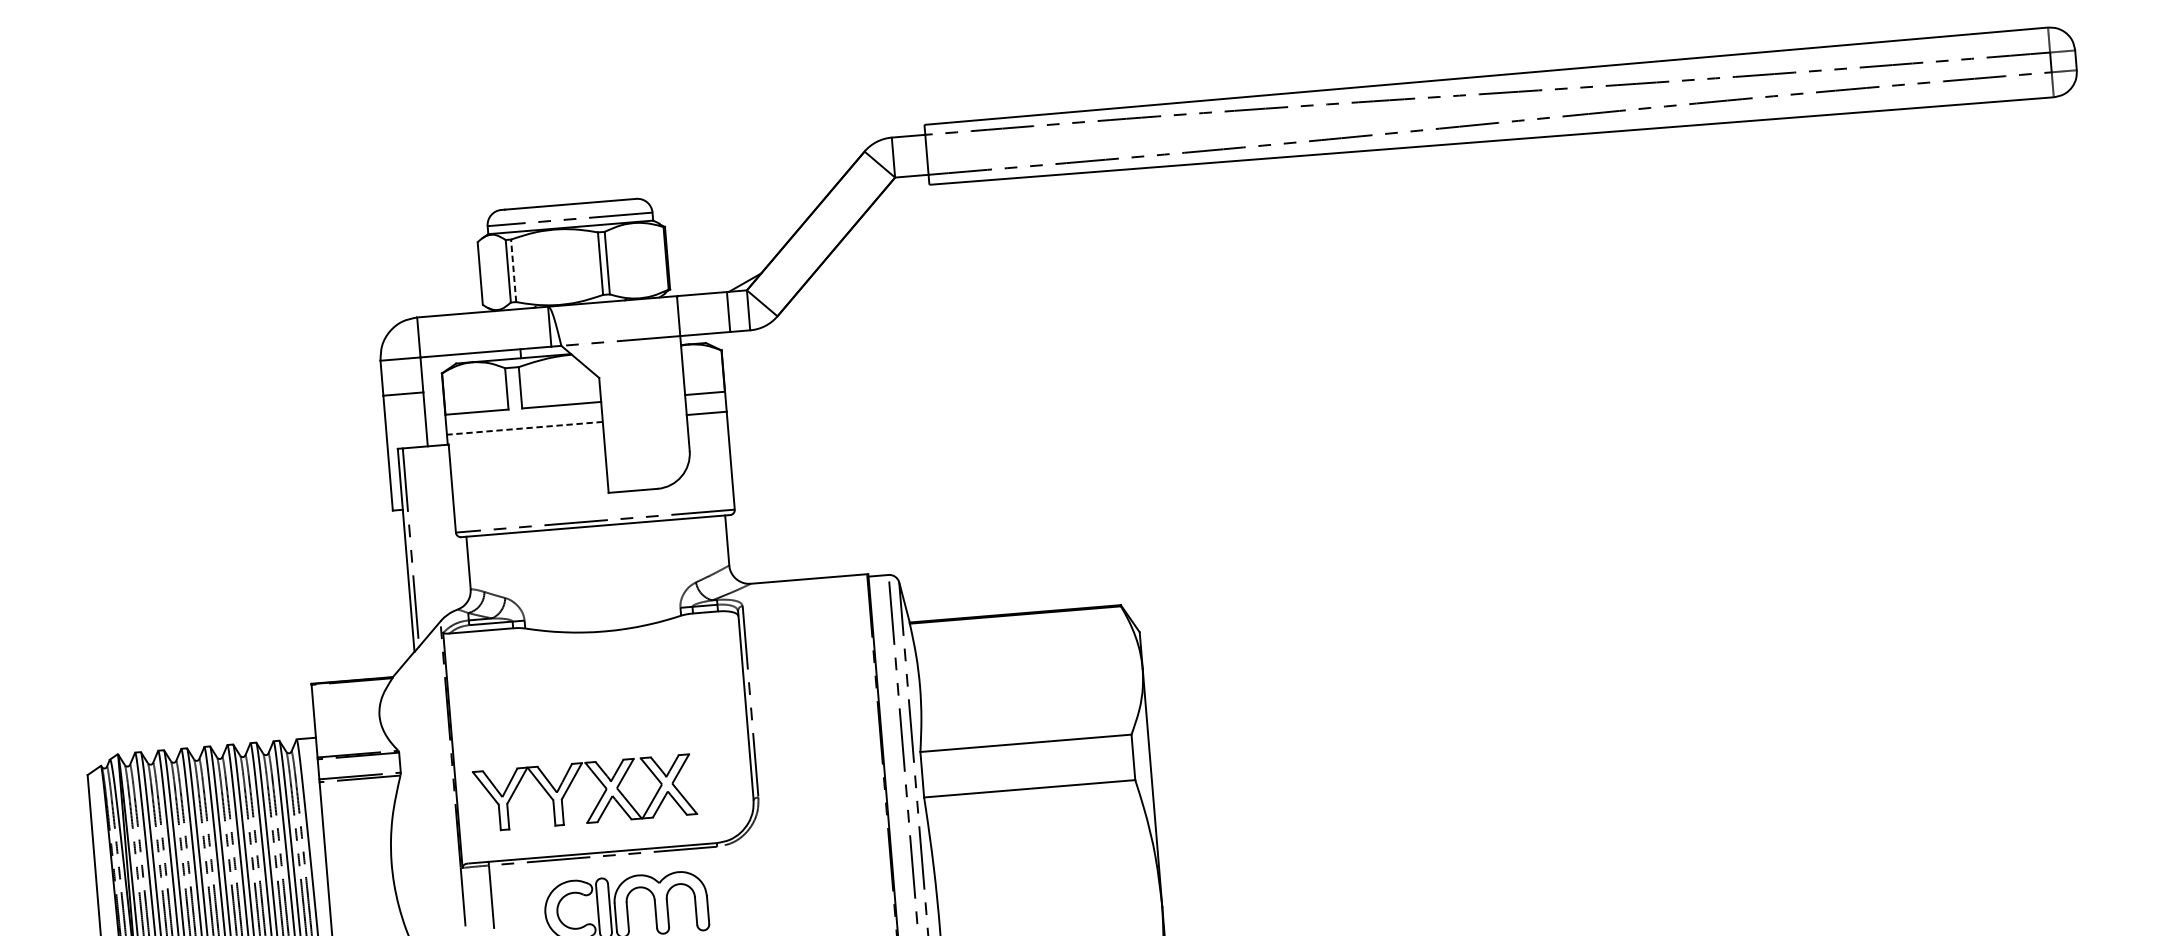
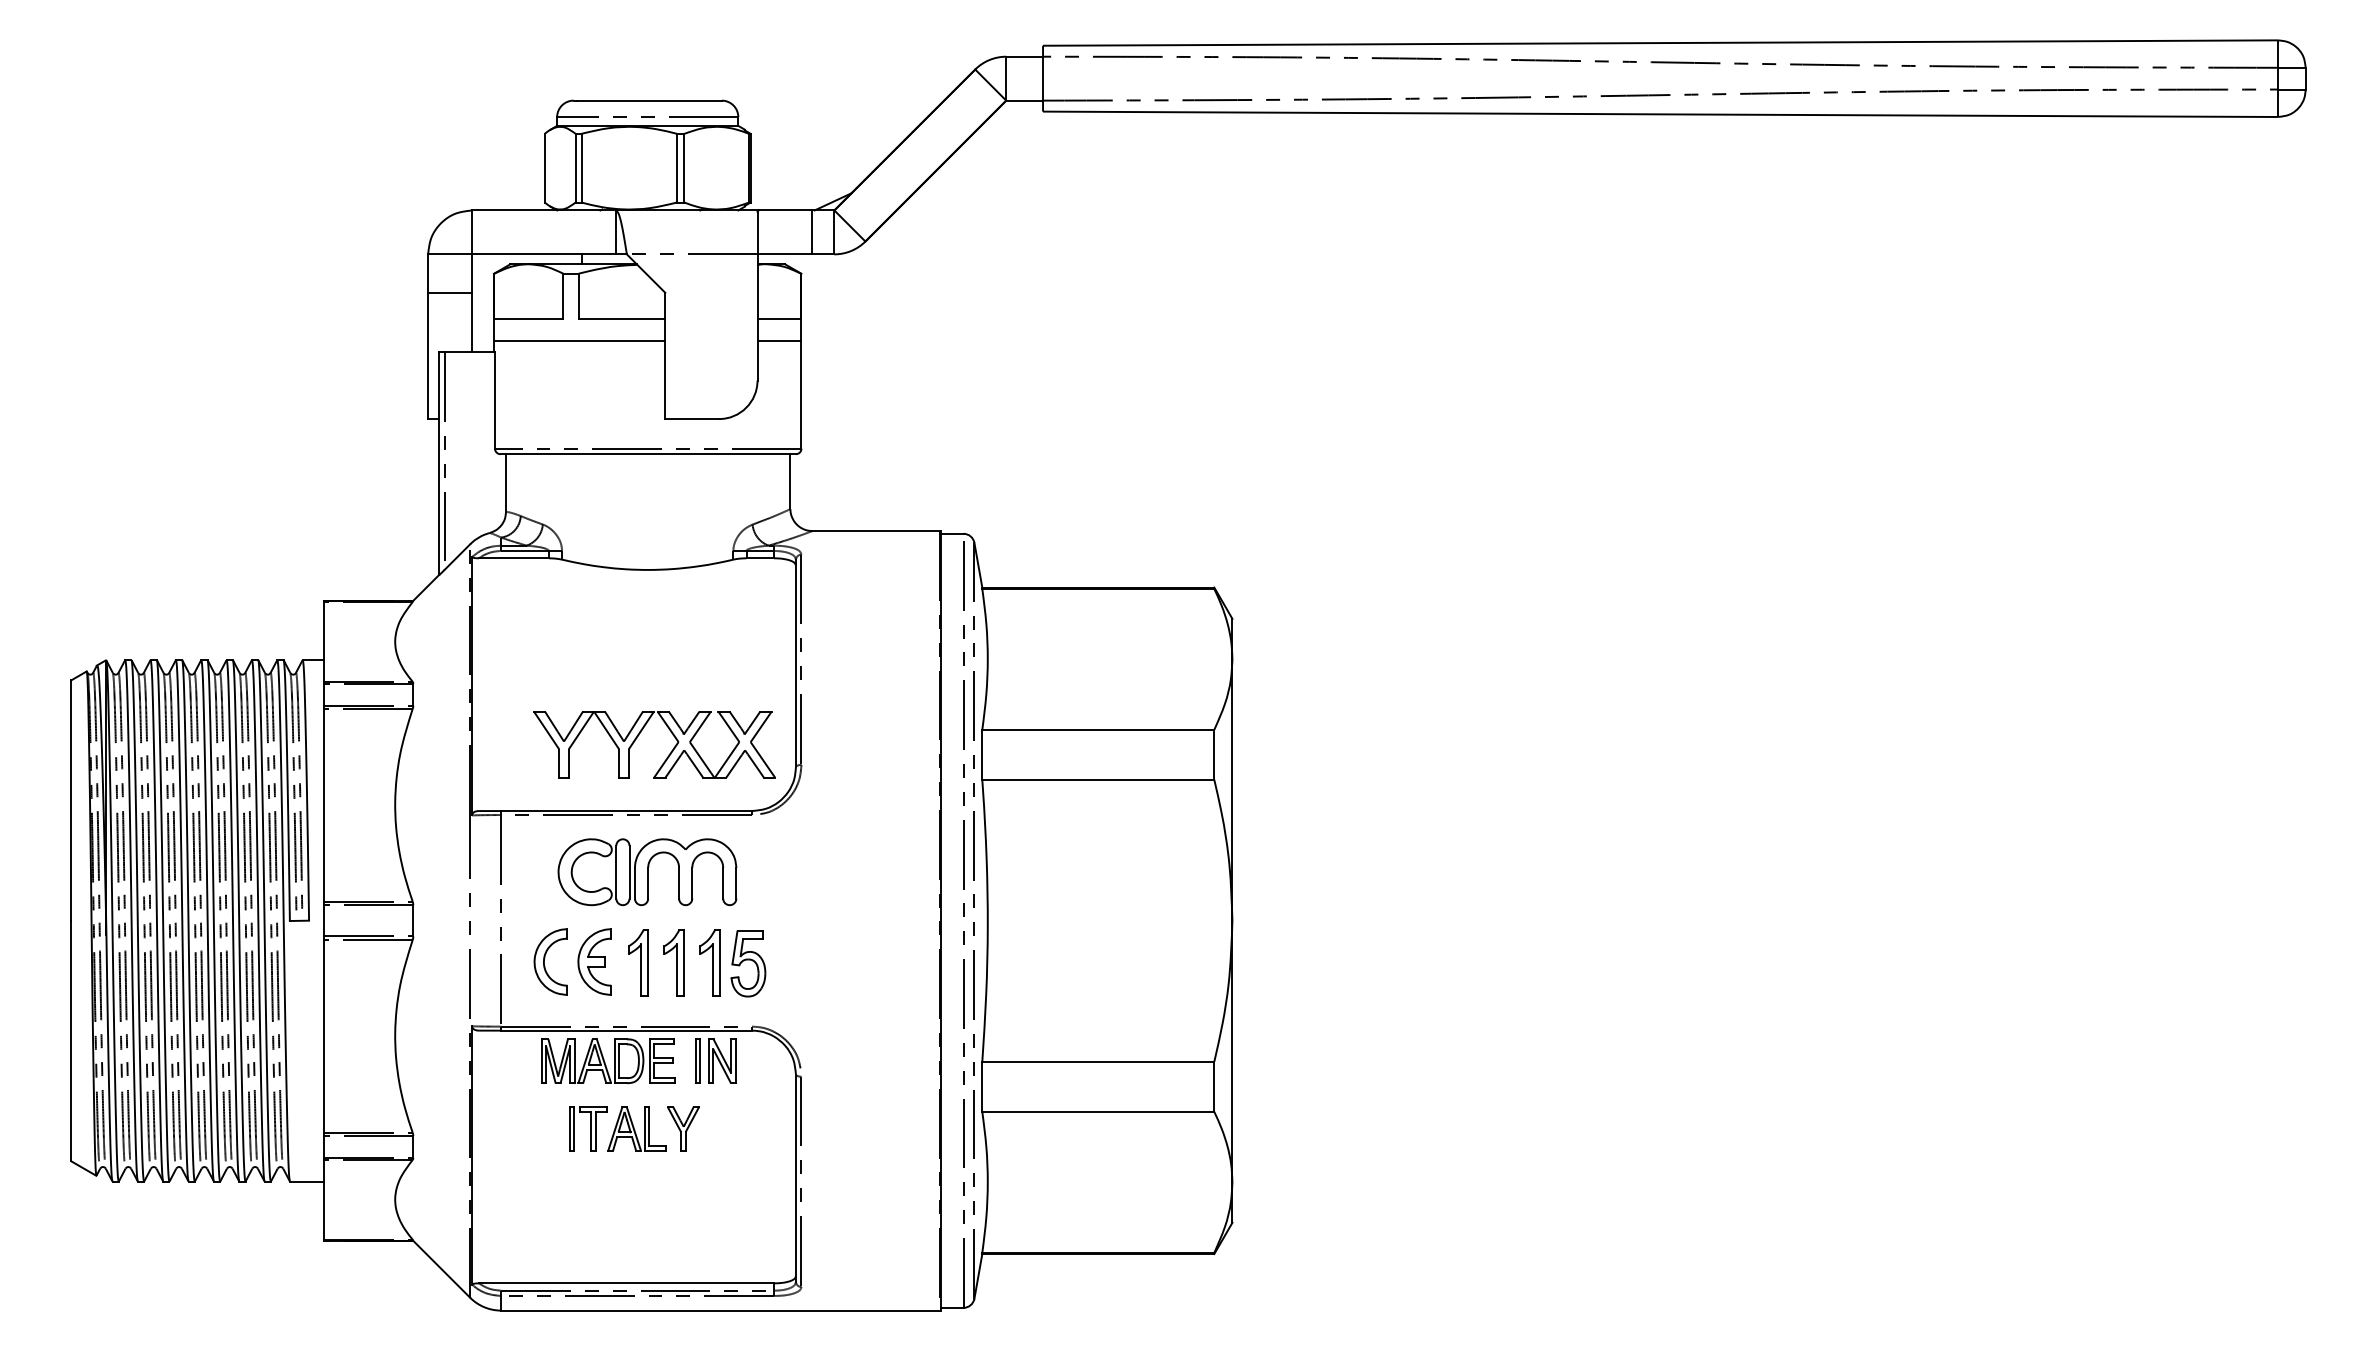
line: (513, 270) -> (581, 167), dashed -> solid
line: (524, 428) -> (579, 341), dashed -> solid
part: (598, 801) -> (668, 754), moved

